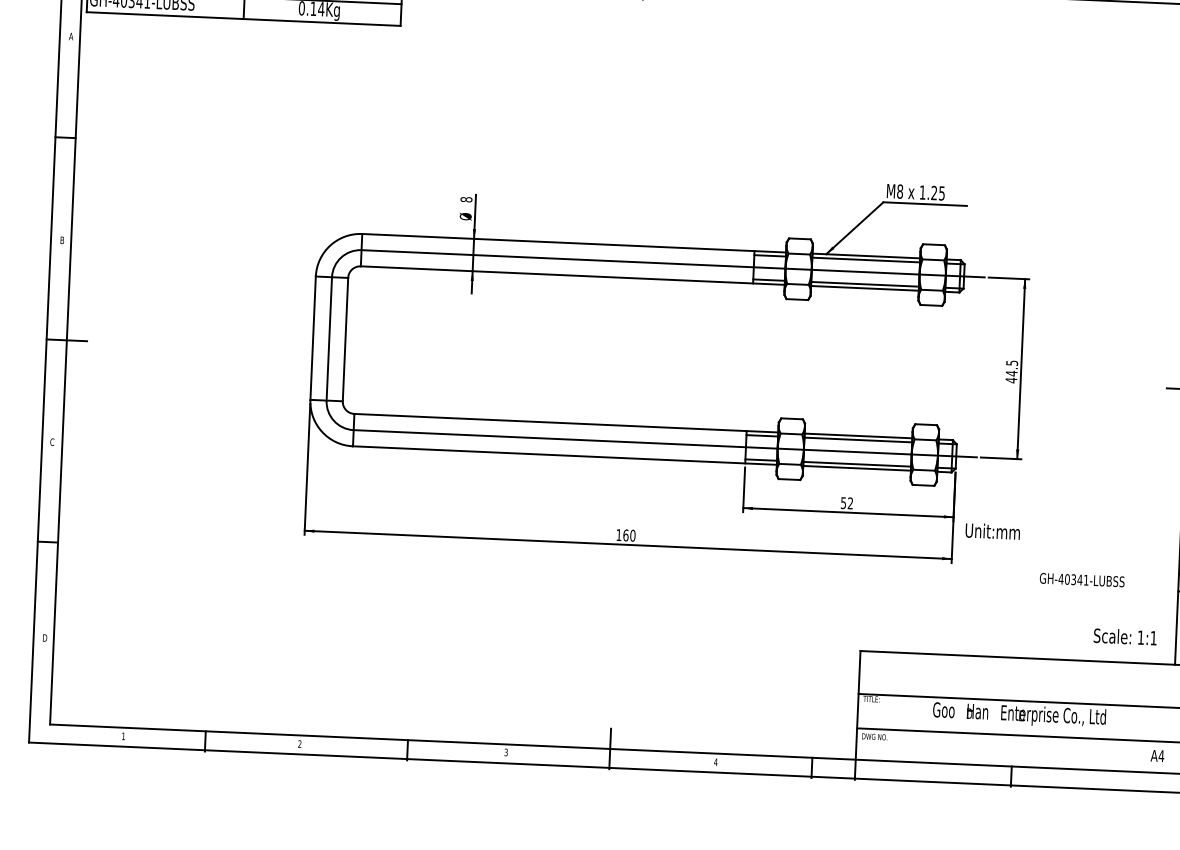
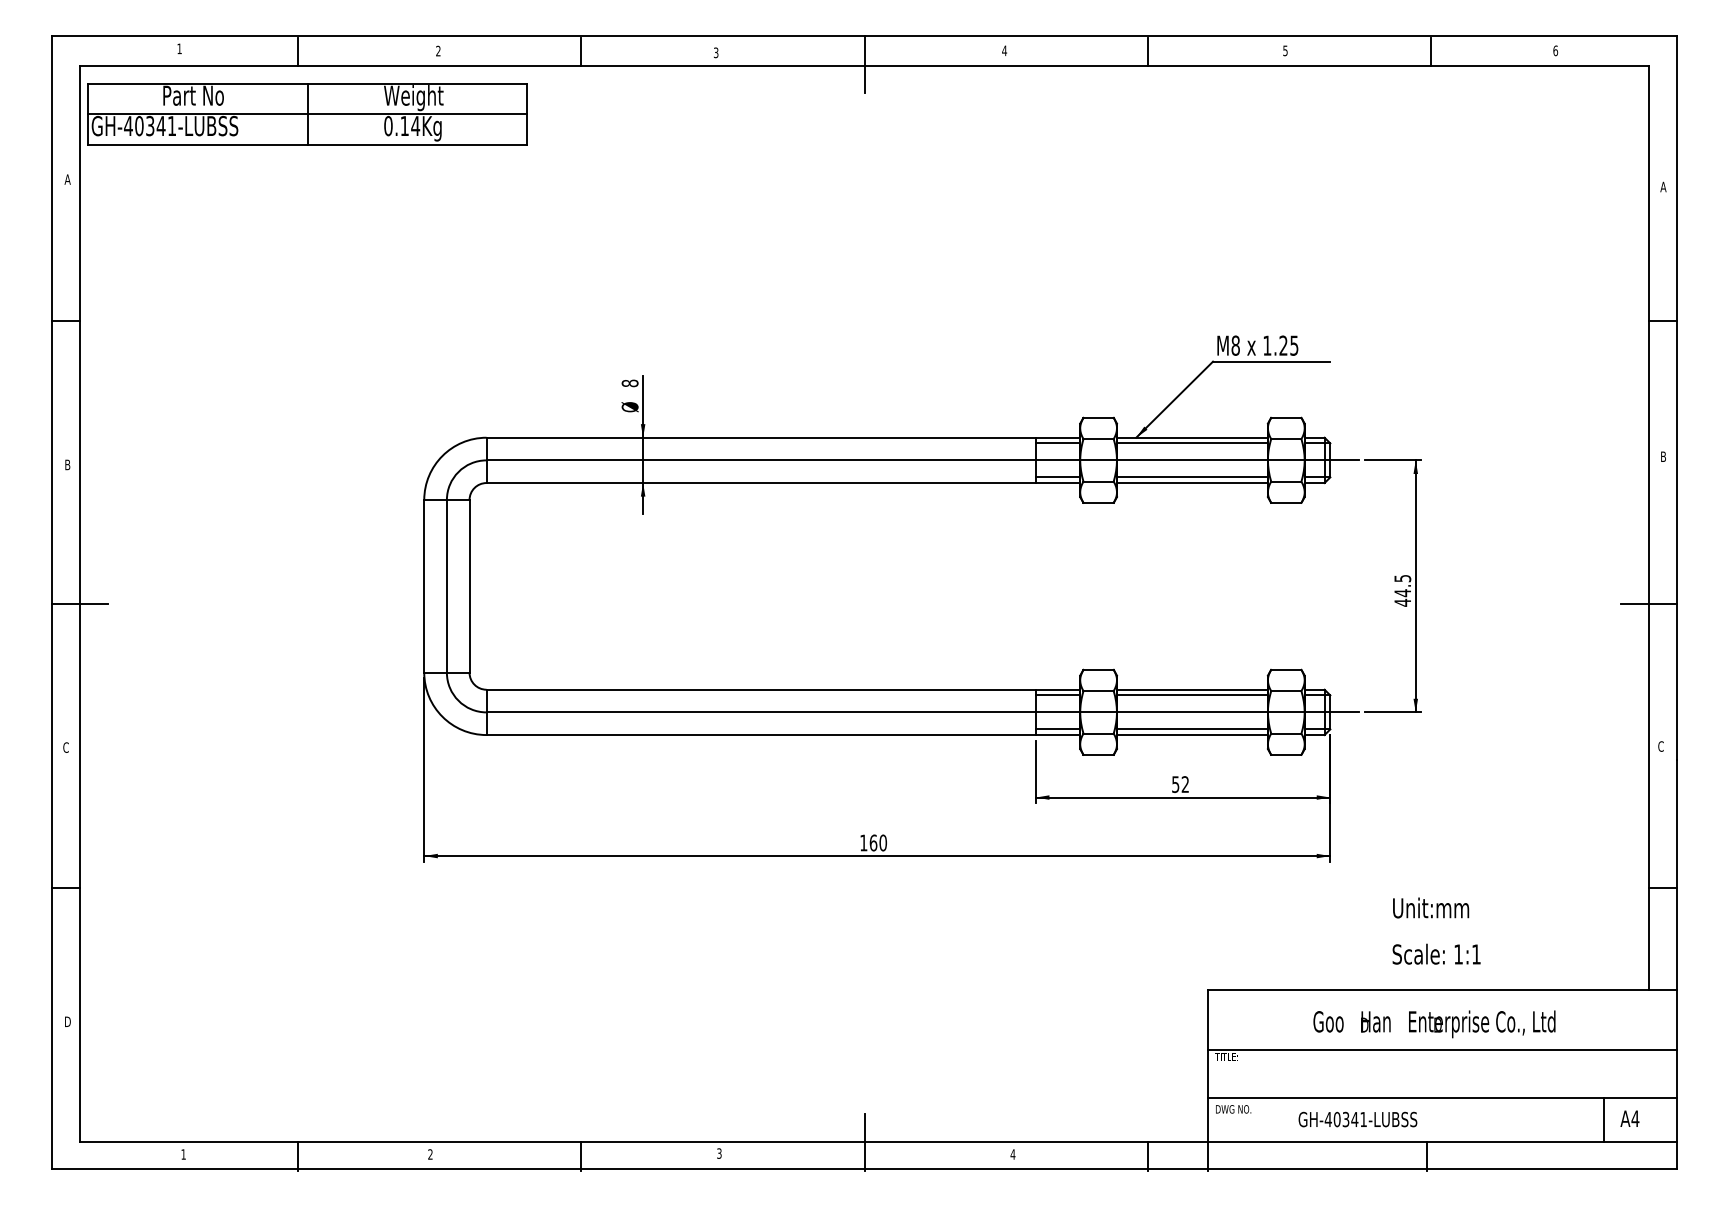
text: (993, 531) -> (1431, 907), moved
text: (1081, 580) -> (1357, 1119), moved
text: (1125, 636) -> (1436, 953), moved
text: (1019, 715) -> (1434, 1024), moved
line: (1138, 756) -> (1603, 1120), added

